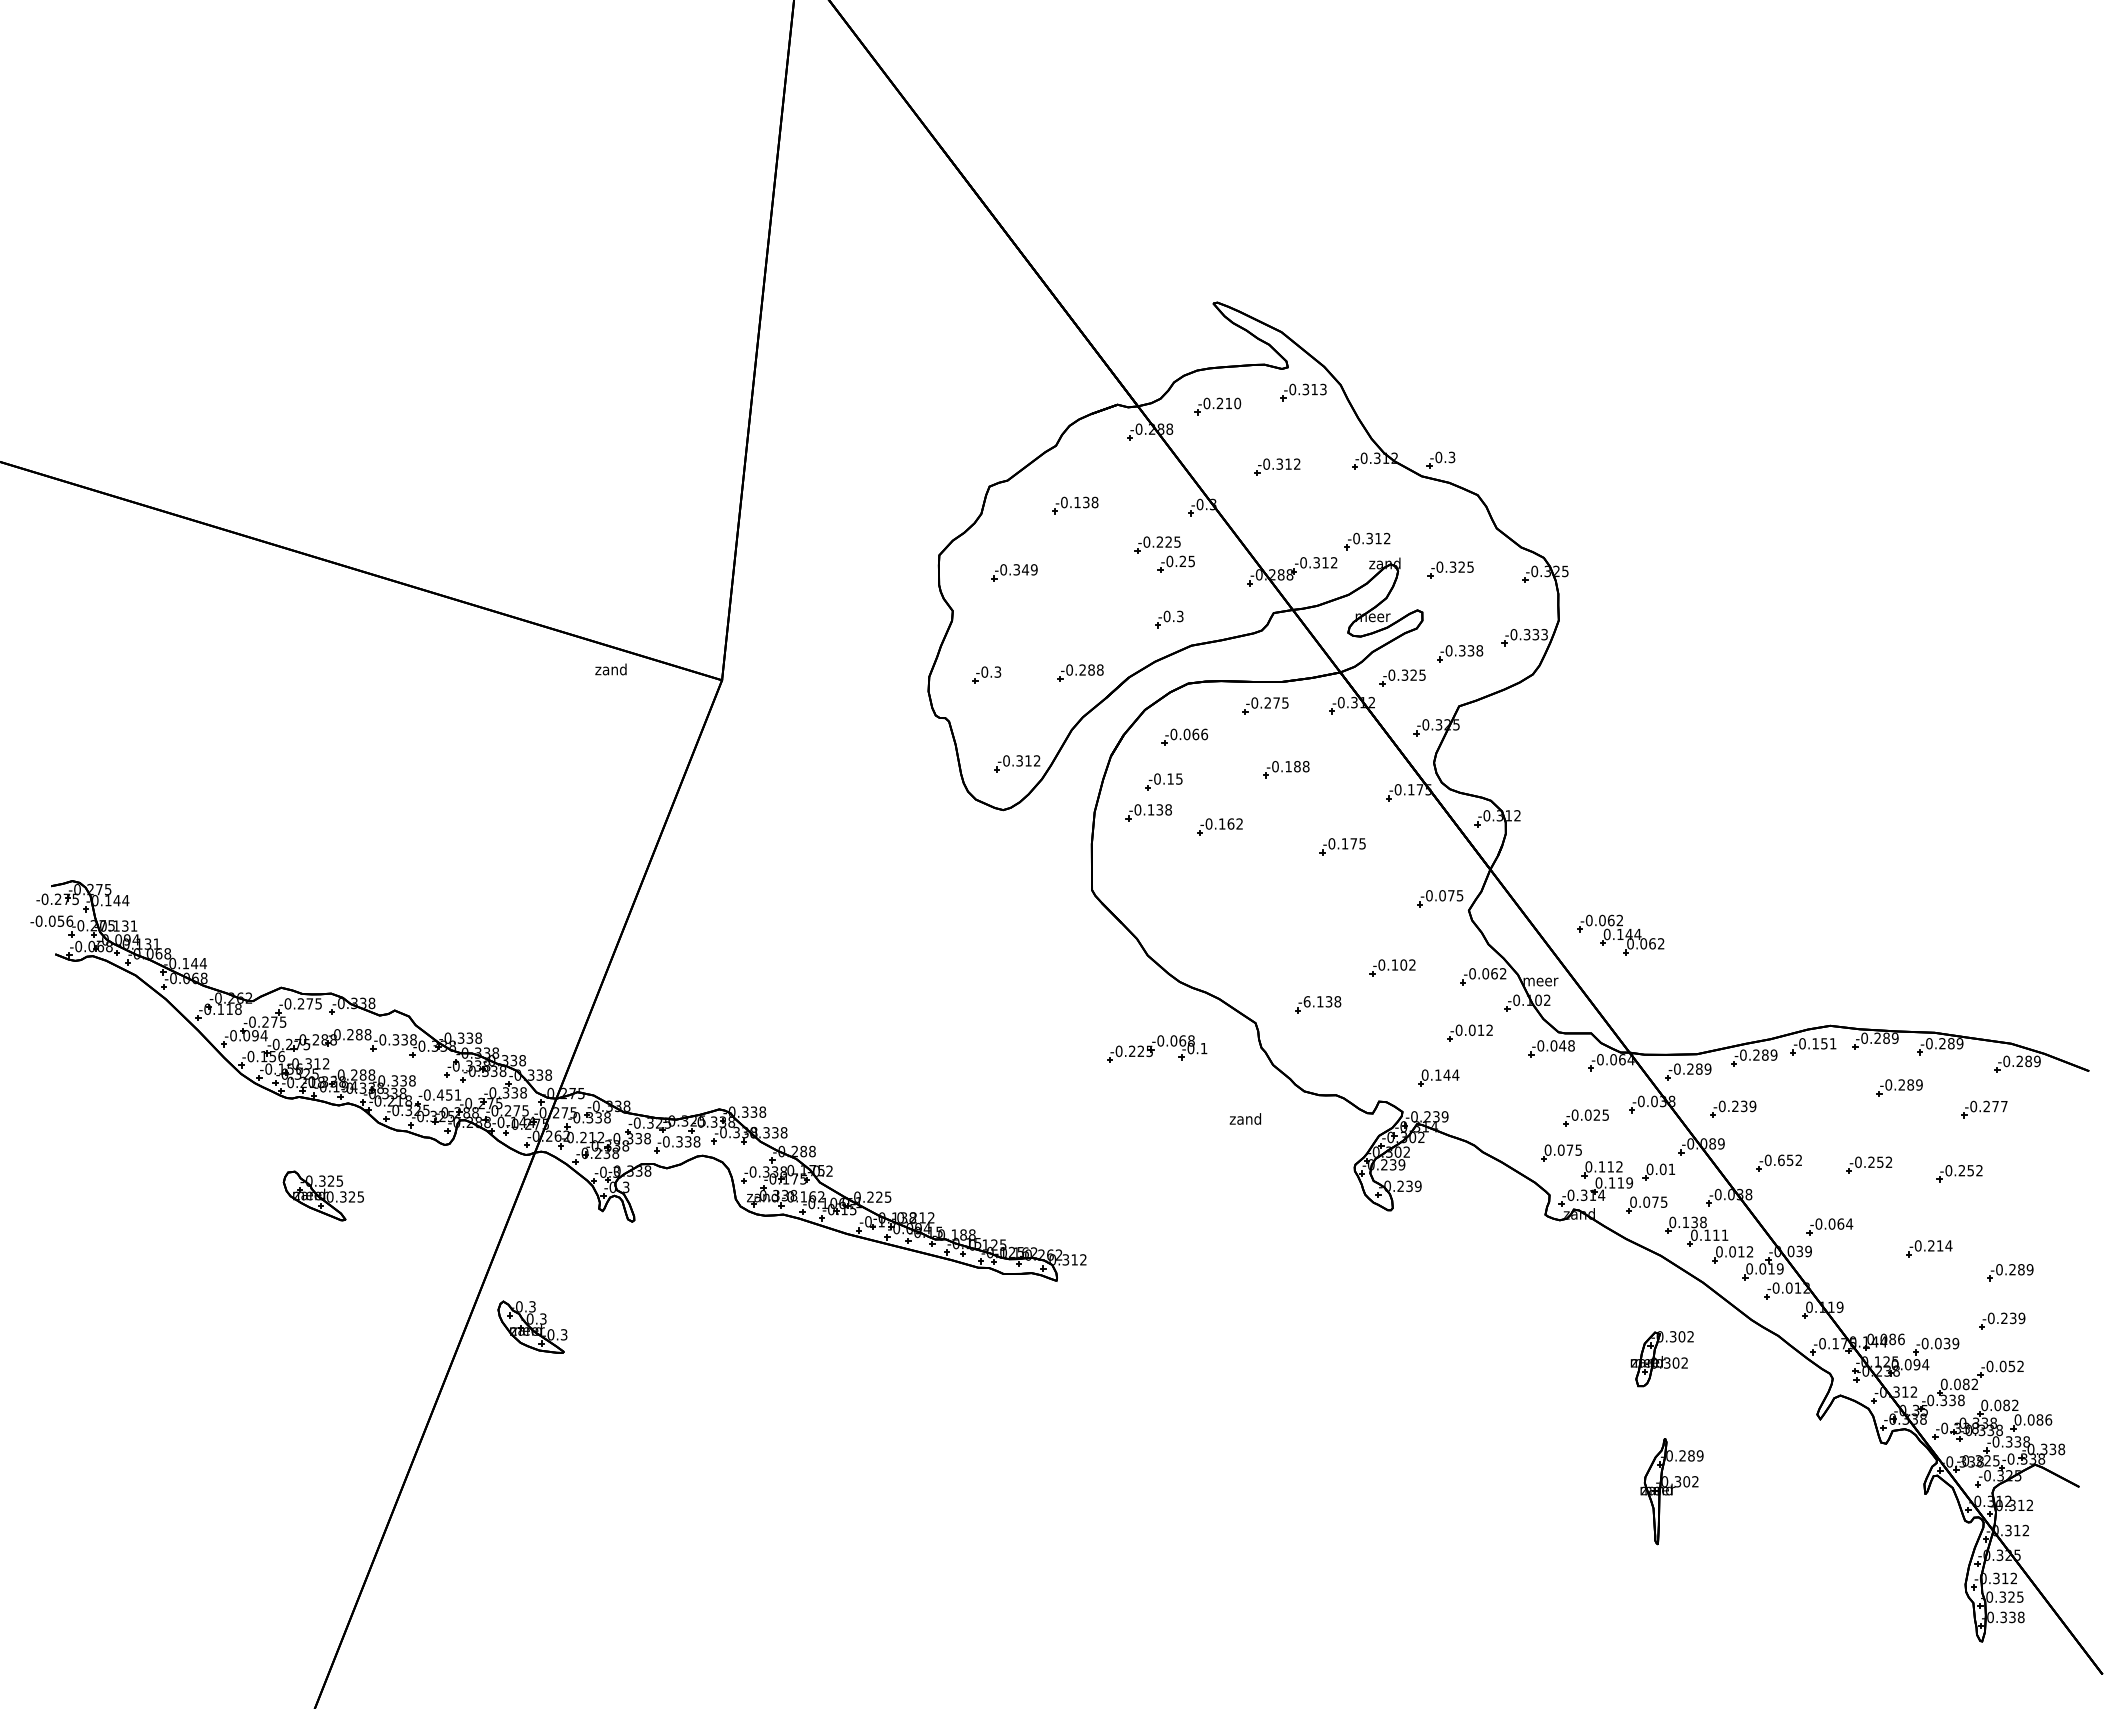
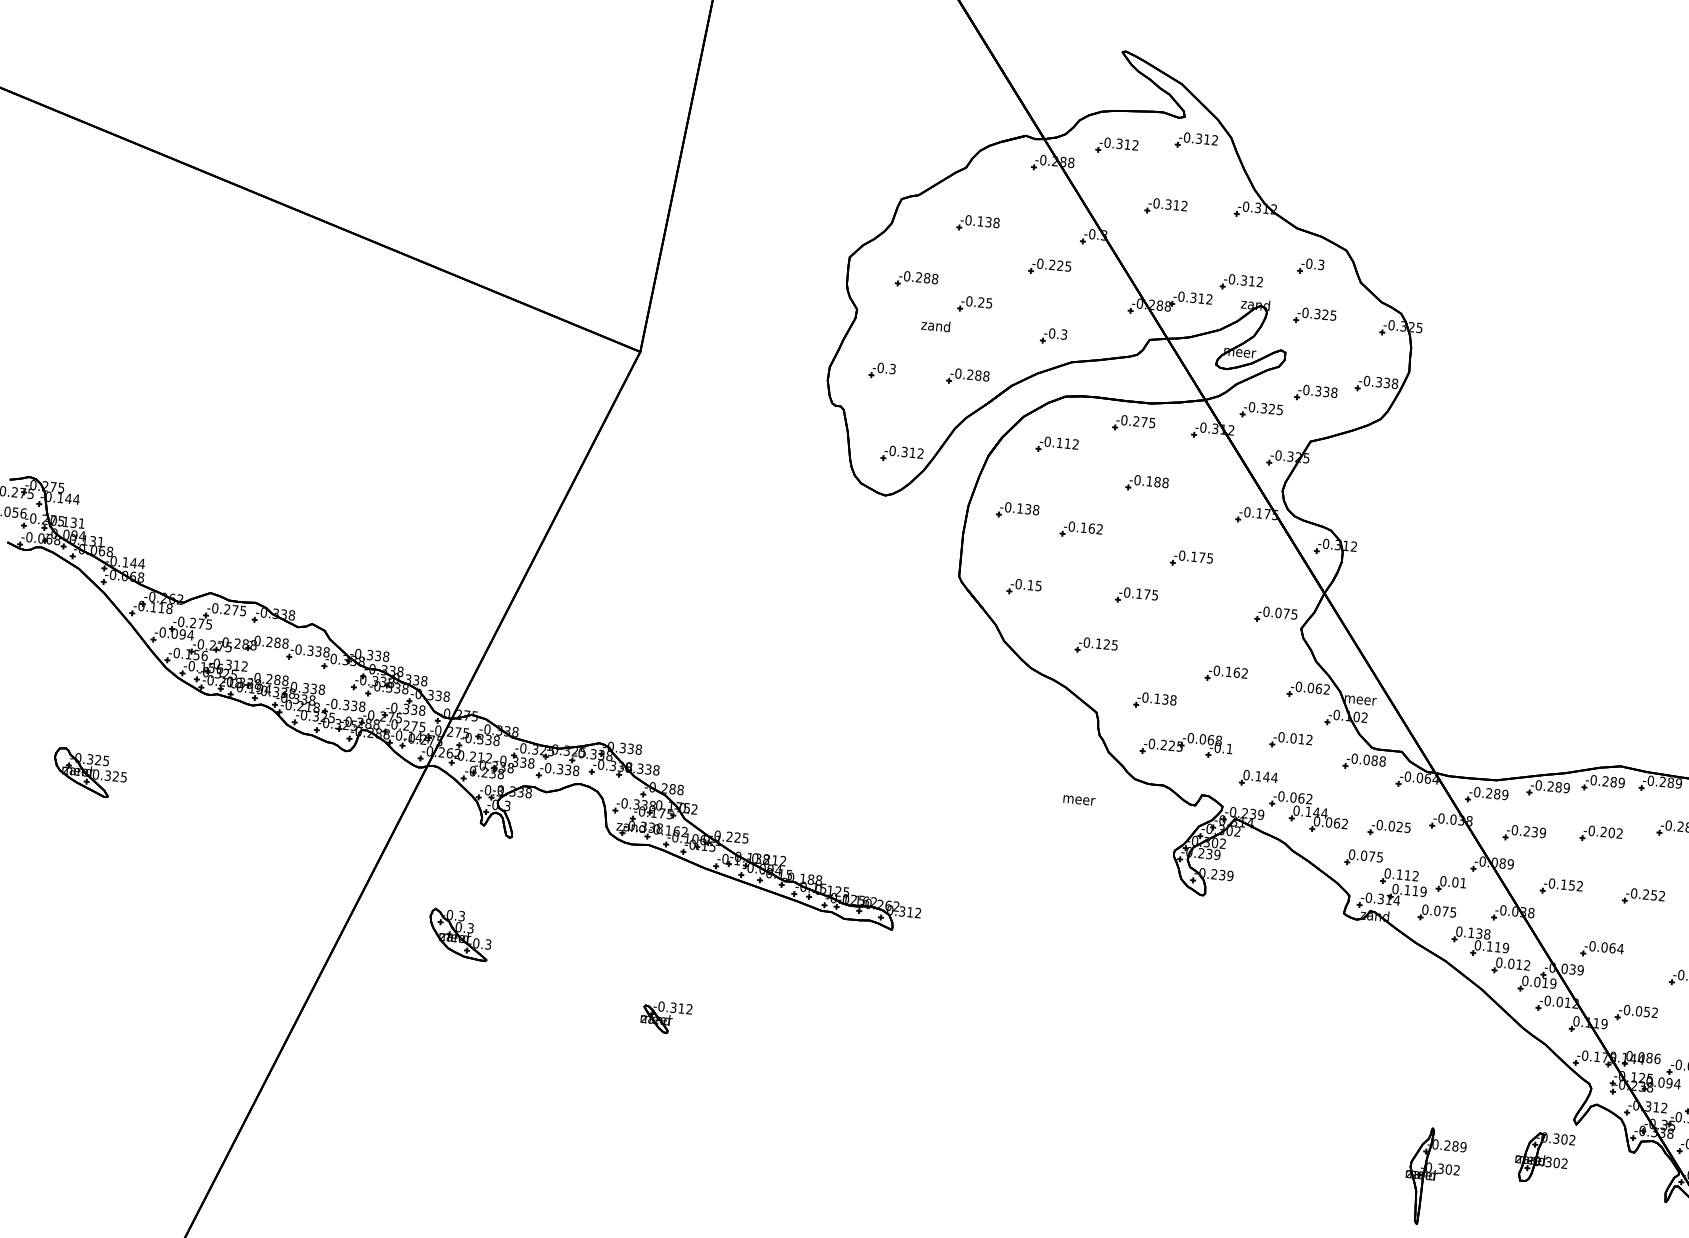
text: (1323, 389) -> (1215, 140), -0.313 -> -0.312
text: (1228, 403) -> (1127, 144), -0.210 -> -0.312
part: (1440, 459) -> (1310, 265), moved
part: (1175, 563) -> (974, 303), moved
text: (1025, 569) -> (927, 277), -0.349 -> -0.288
text: (1544, 634) -> (1394, 383), -0.333 -> -0.338
text: (610, 669) -> (935, 325), moved
text: (1195, 734) -> (1067, 443), -0.066 -> -0.112
part: (1163, 781) -> (1023, 586), moved
part: (1286, 892) -> (1136, 596), added
part: (1620, 934) -> (1308, 811), moved
part: (1248, 950) -> (1096, 645), added
text: (1403, 964) -> (1236, 672), -0.102 -> -0.162
text: (1307, 1001) -> (1145, 697), -6.138 -> -0.138
text: (1824, 1043) -> (1613, 781), -0.151 -> -0.289
text: (1562, 1045) -> (1374, 760), -0.048 -> -0.088
part: (1157, 1048) -> (1187, 744), moved
text: (448, 1094) -> (353, 705), -0.451 -> -0.338
part: (1816, 1101) -> (1601, 834), added
text: (1246, 1118) -> (1079, 798), zand -> meer
text: (1781, 1160) -> (1564, 884), -0.652 -> -0.152
part: (322, 1195) -> (89, 772), moved
text: (1724, 1234) -> (1505, 947), 0.111 -> 0.119
part: (1873, 1292) -> (1636, 1013), added
part: (532, 1326) -> (460, 934), moved
part: (1661, 1359) -> (1543, 1158), moved
part: (820, 1400) -> (665, 1017), added

